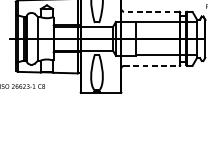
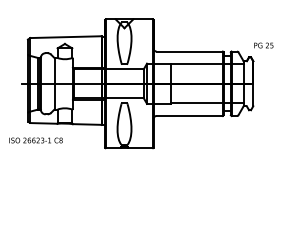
line: (151, 11) -> (189, 51), dashed -> solid
line: (152, 65) -> (190, 115), dashed -> solid

